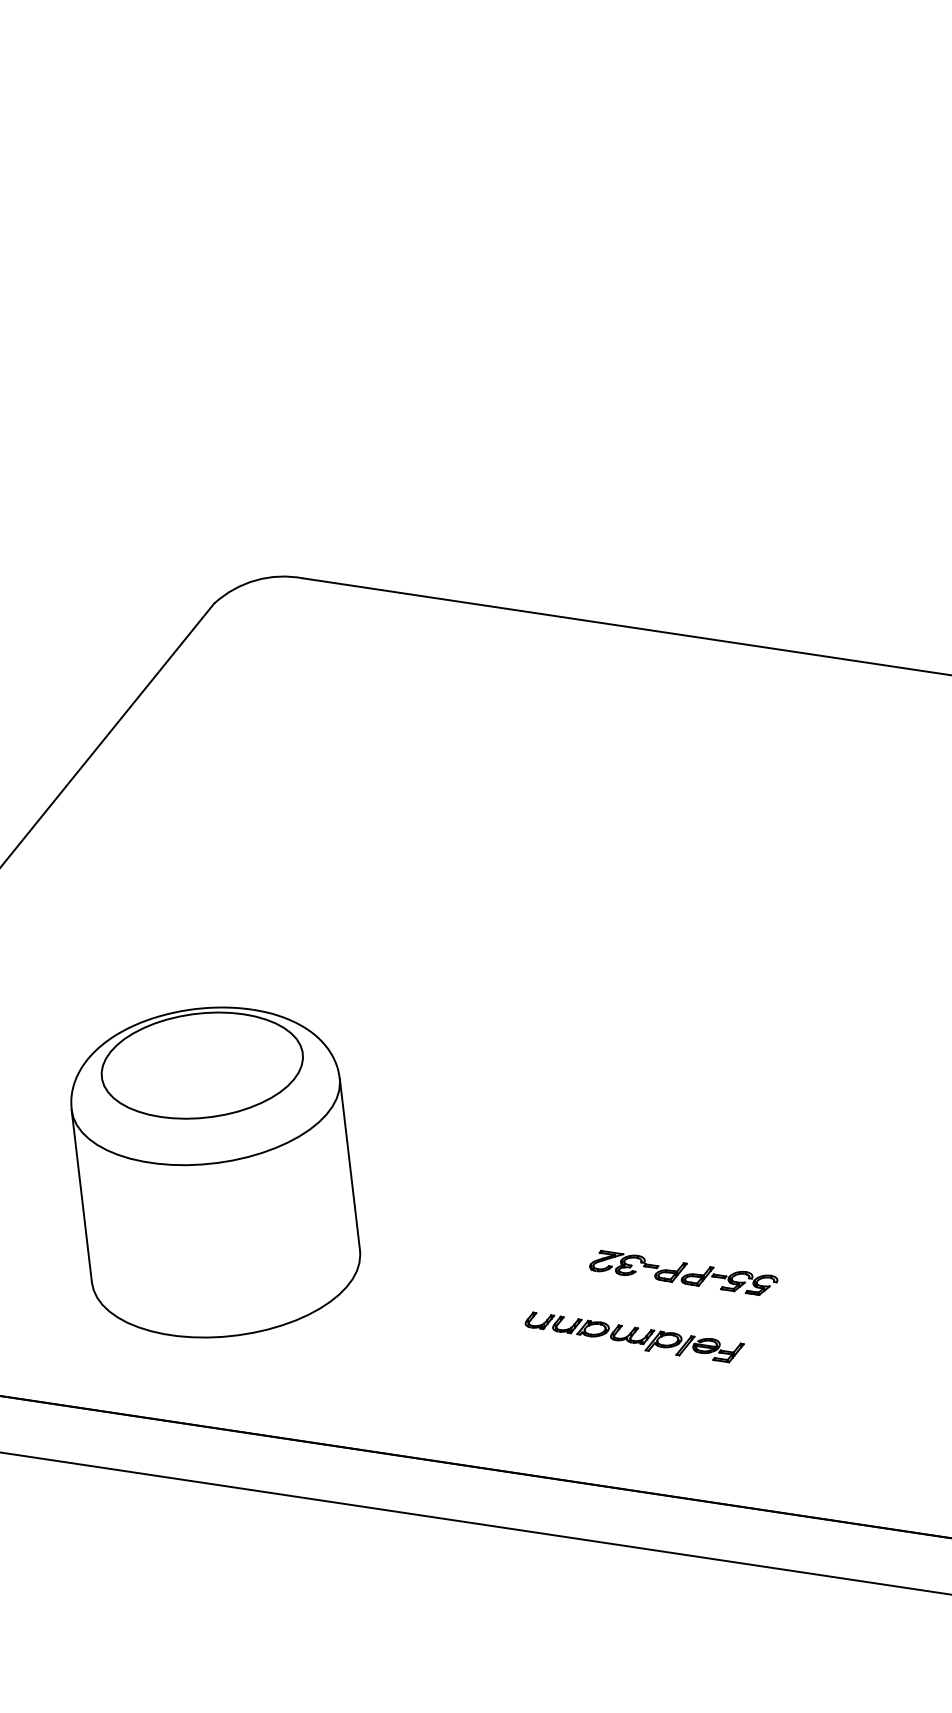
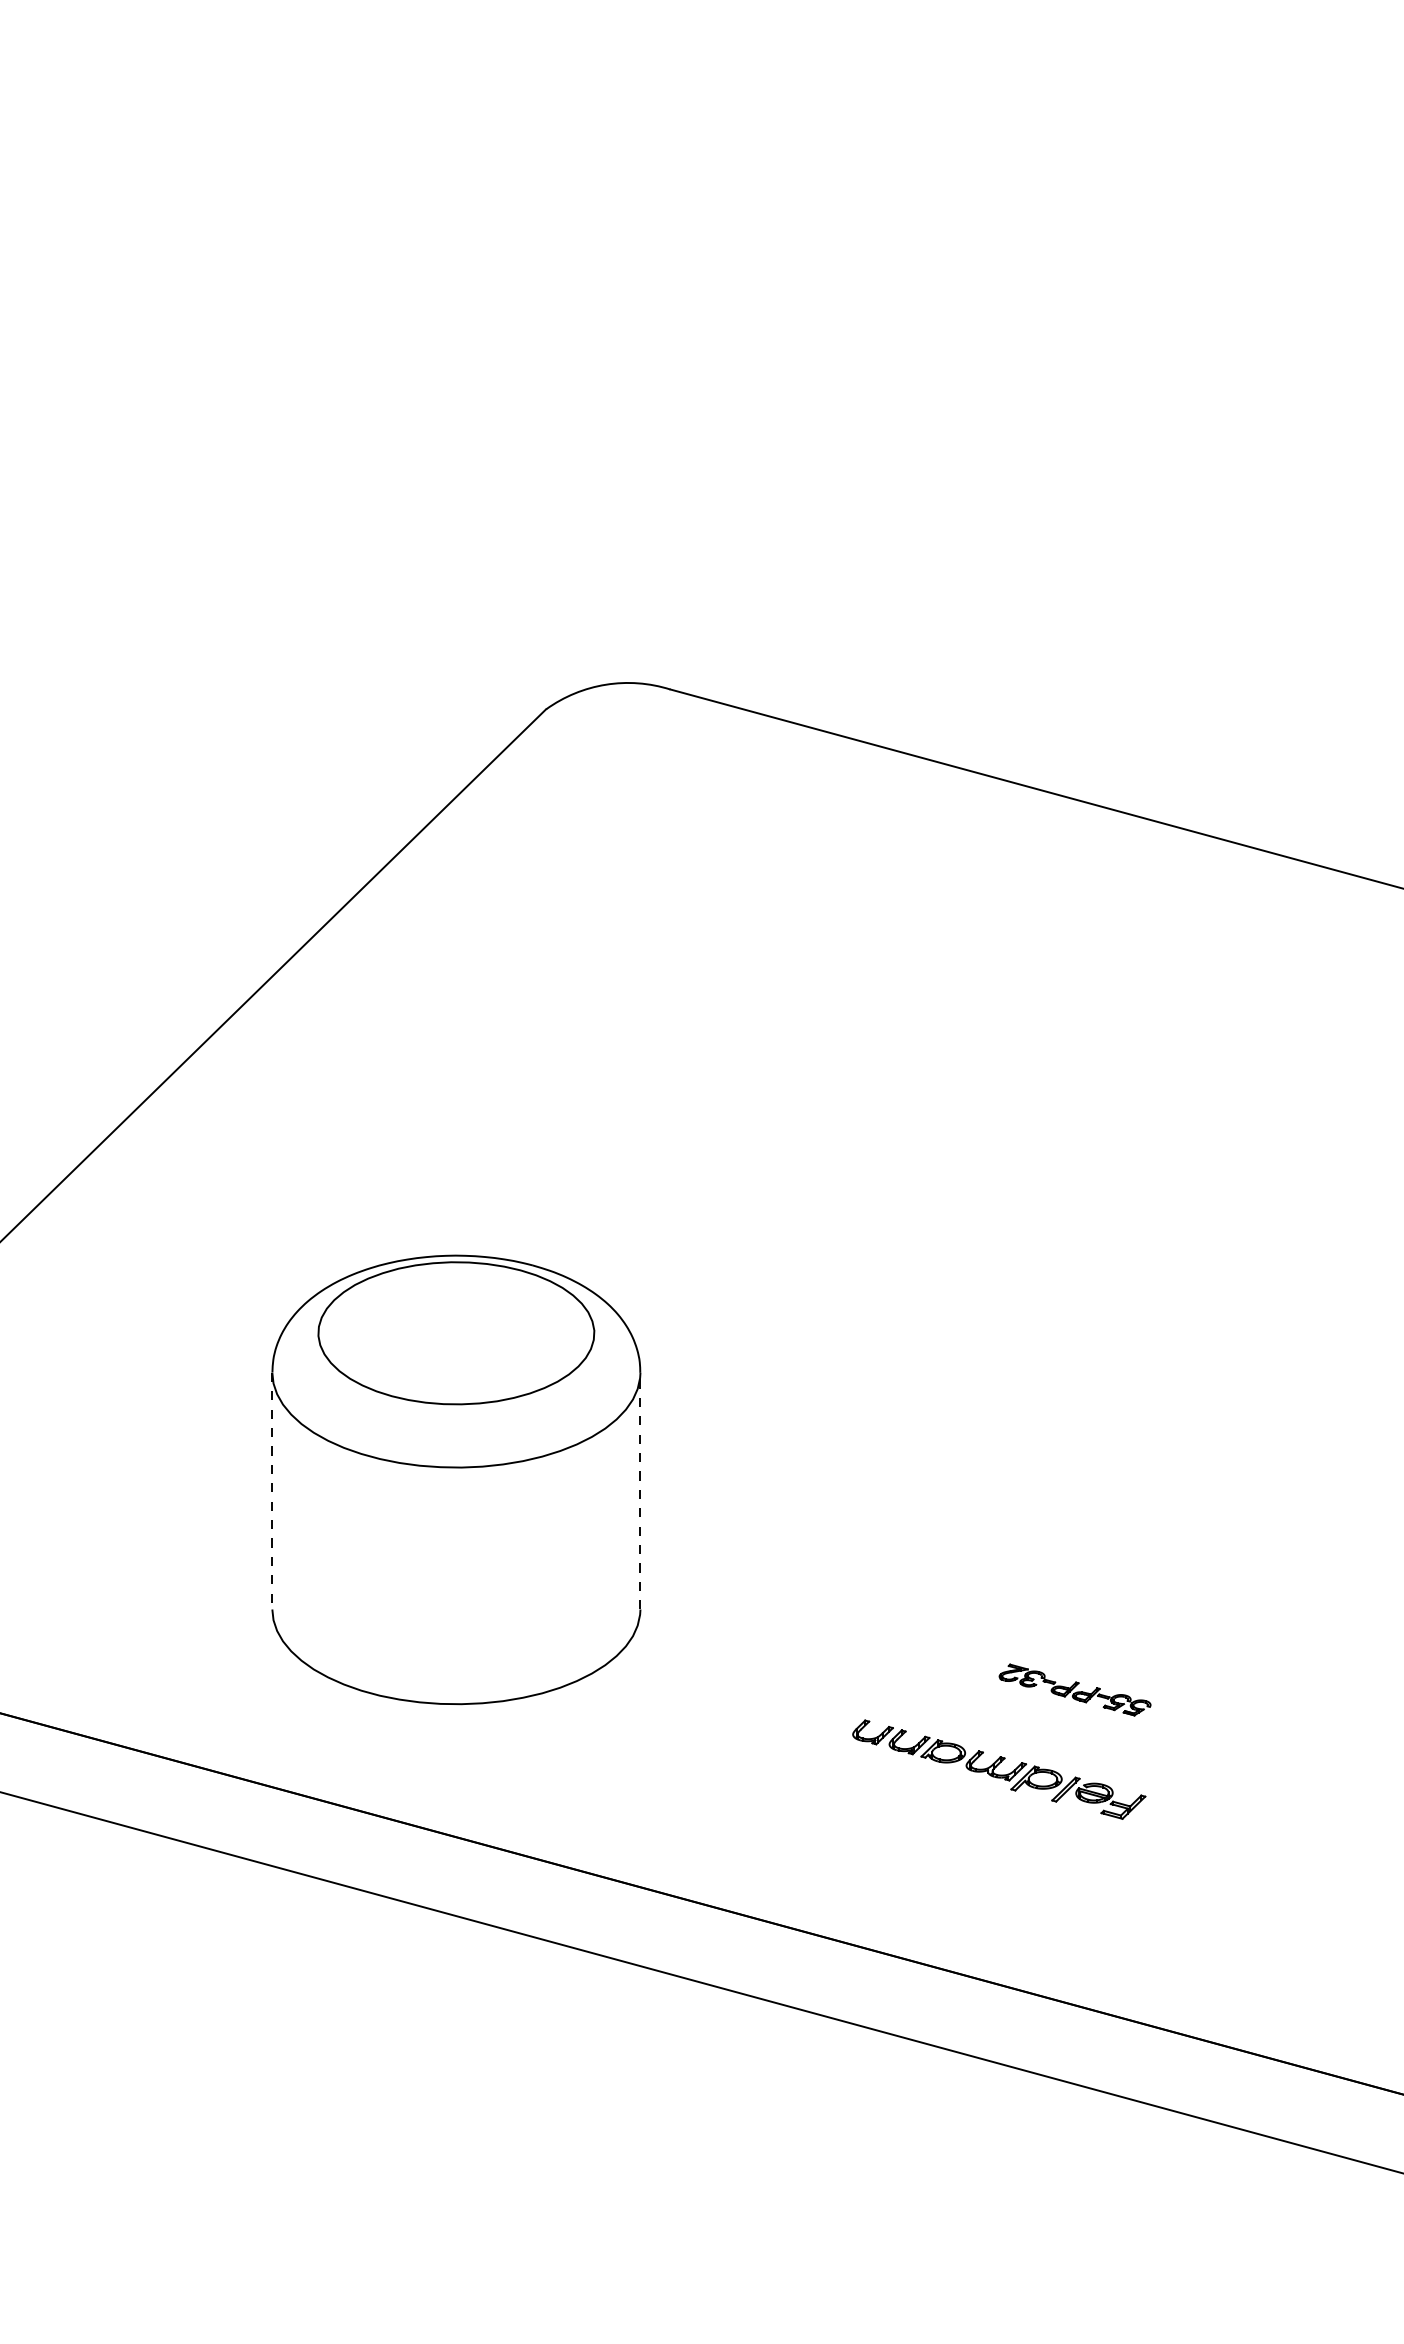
line: (349, 1164) -> (640, 1490), solid -> dashed
line: (81, 1196) -> (272, 1491), solid -> dashed
part: (683, 1272) -> (1074, 1689), size x0.6

